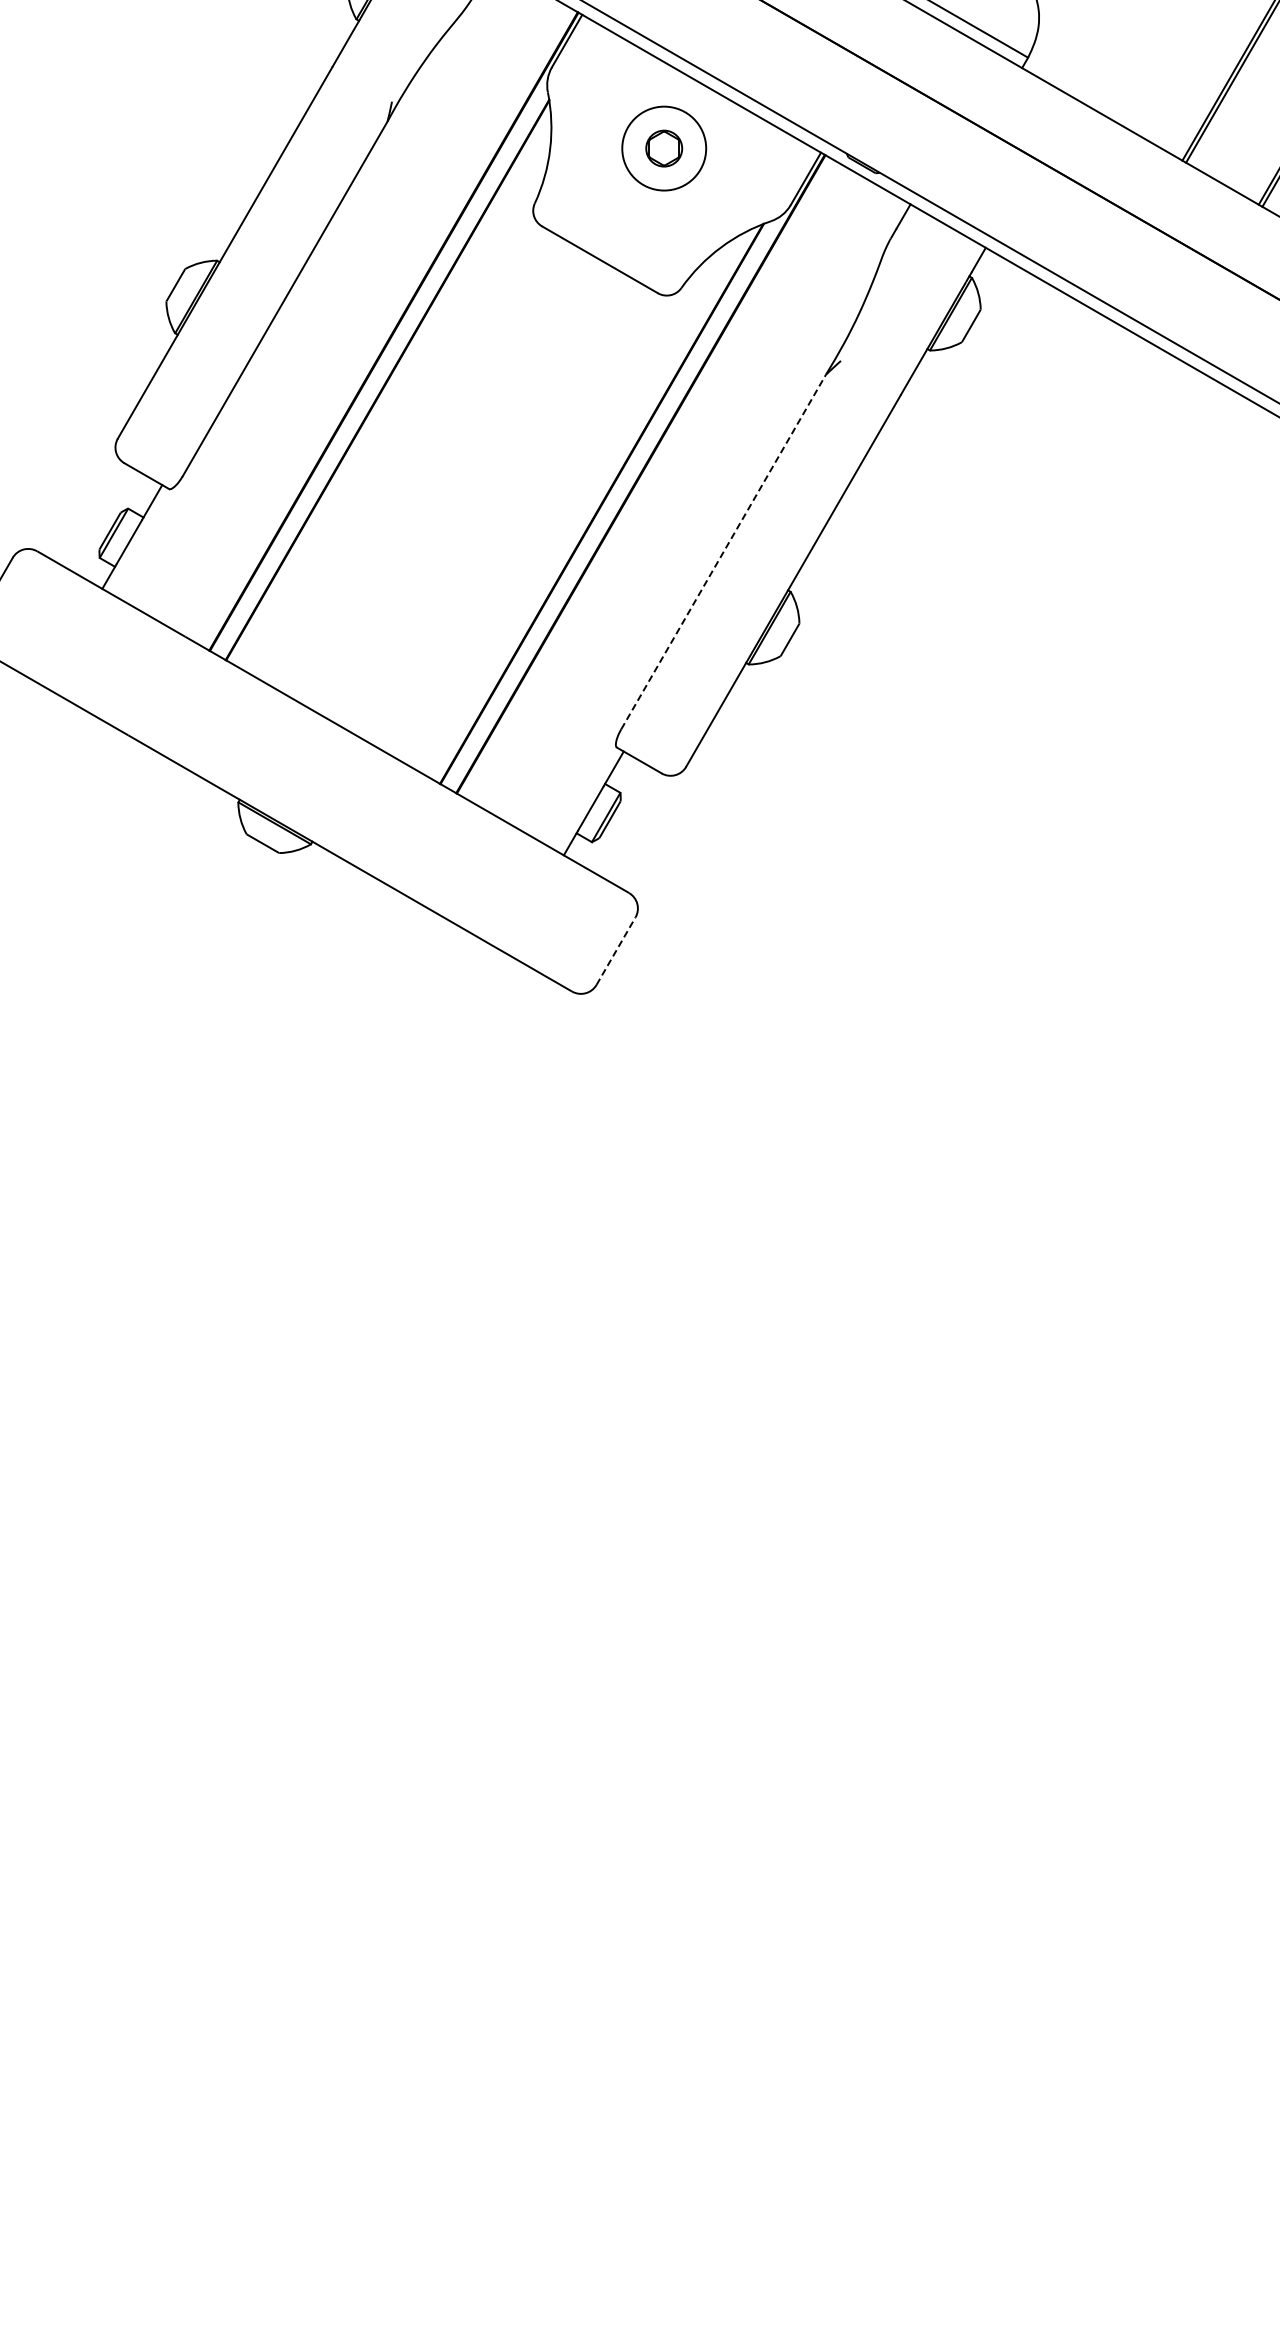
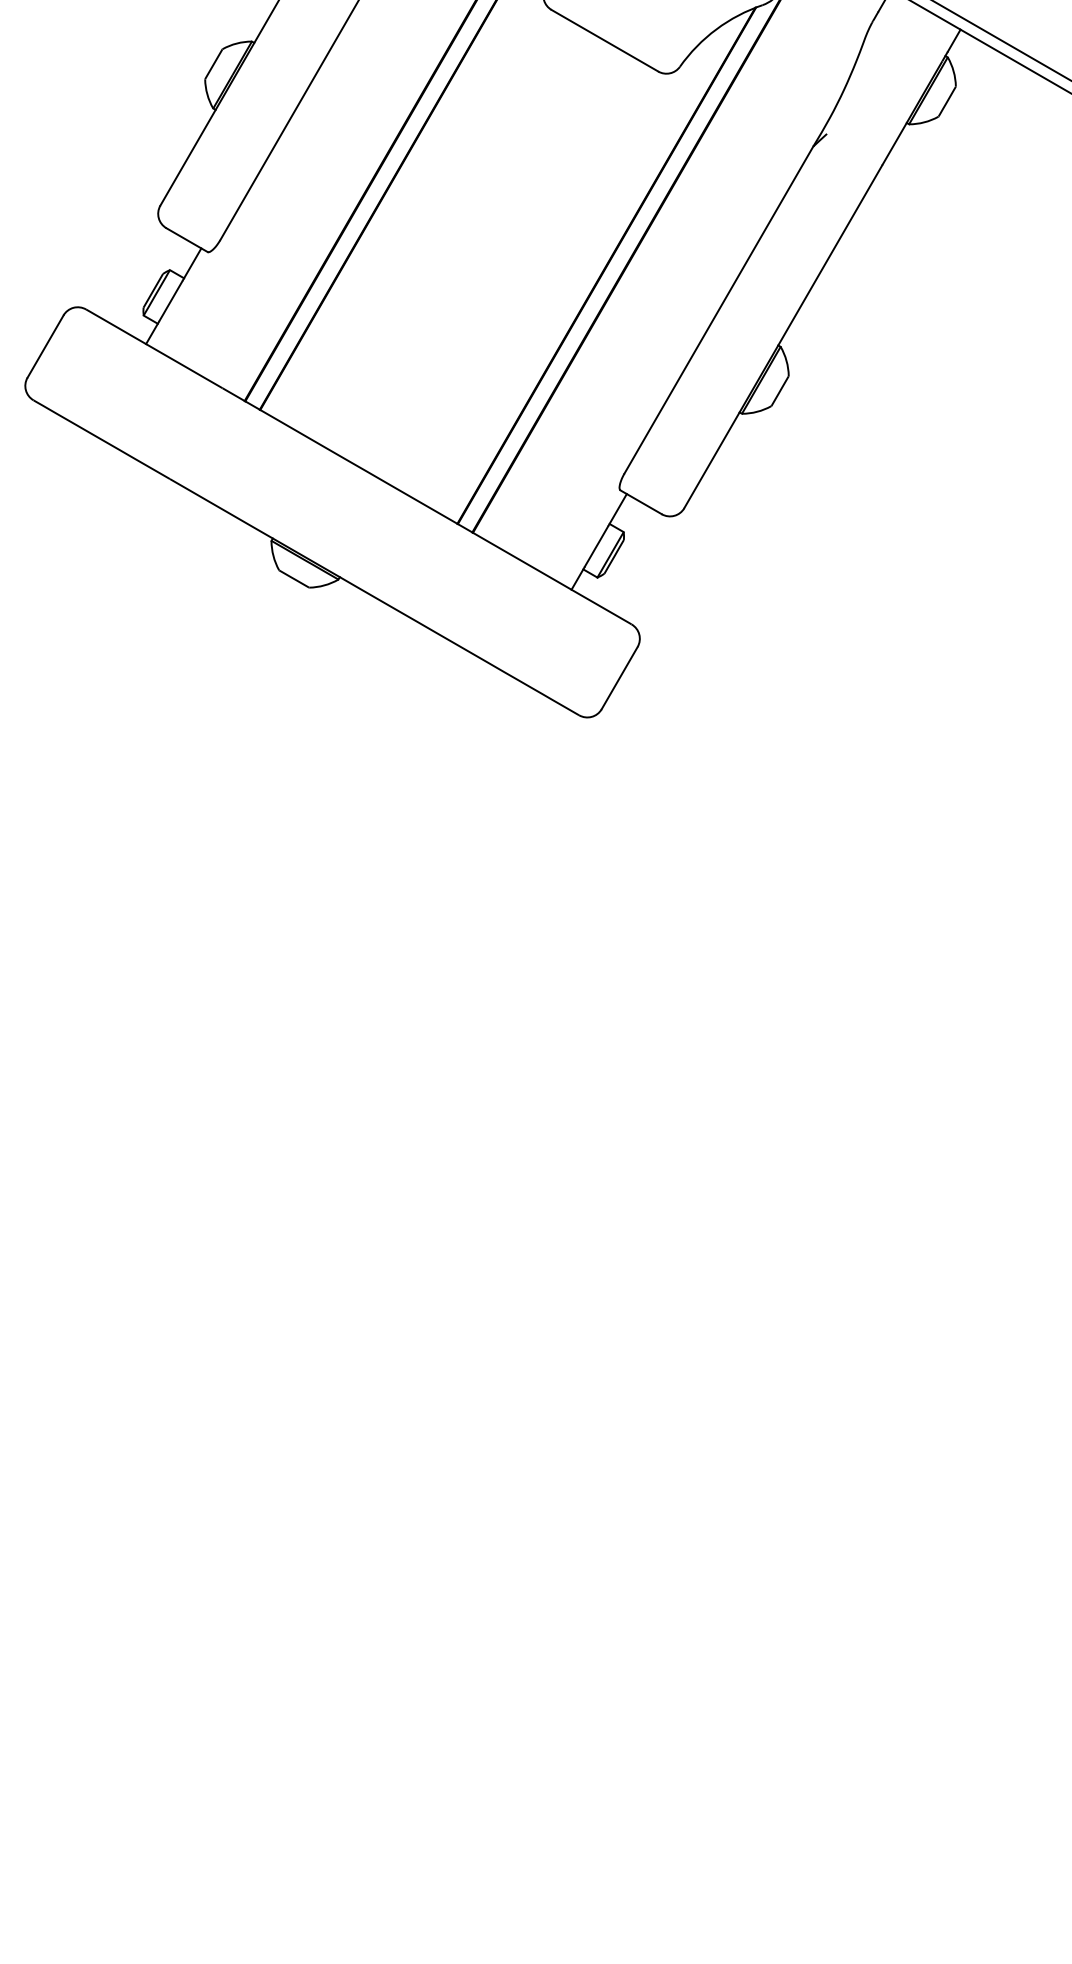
line: (723, 552) -> (718, 310), dashed -> solid
line: (616, 951) -> (620, 678), dashed -> solid

